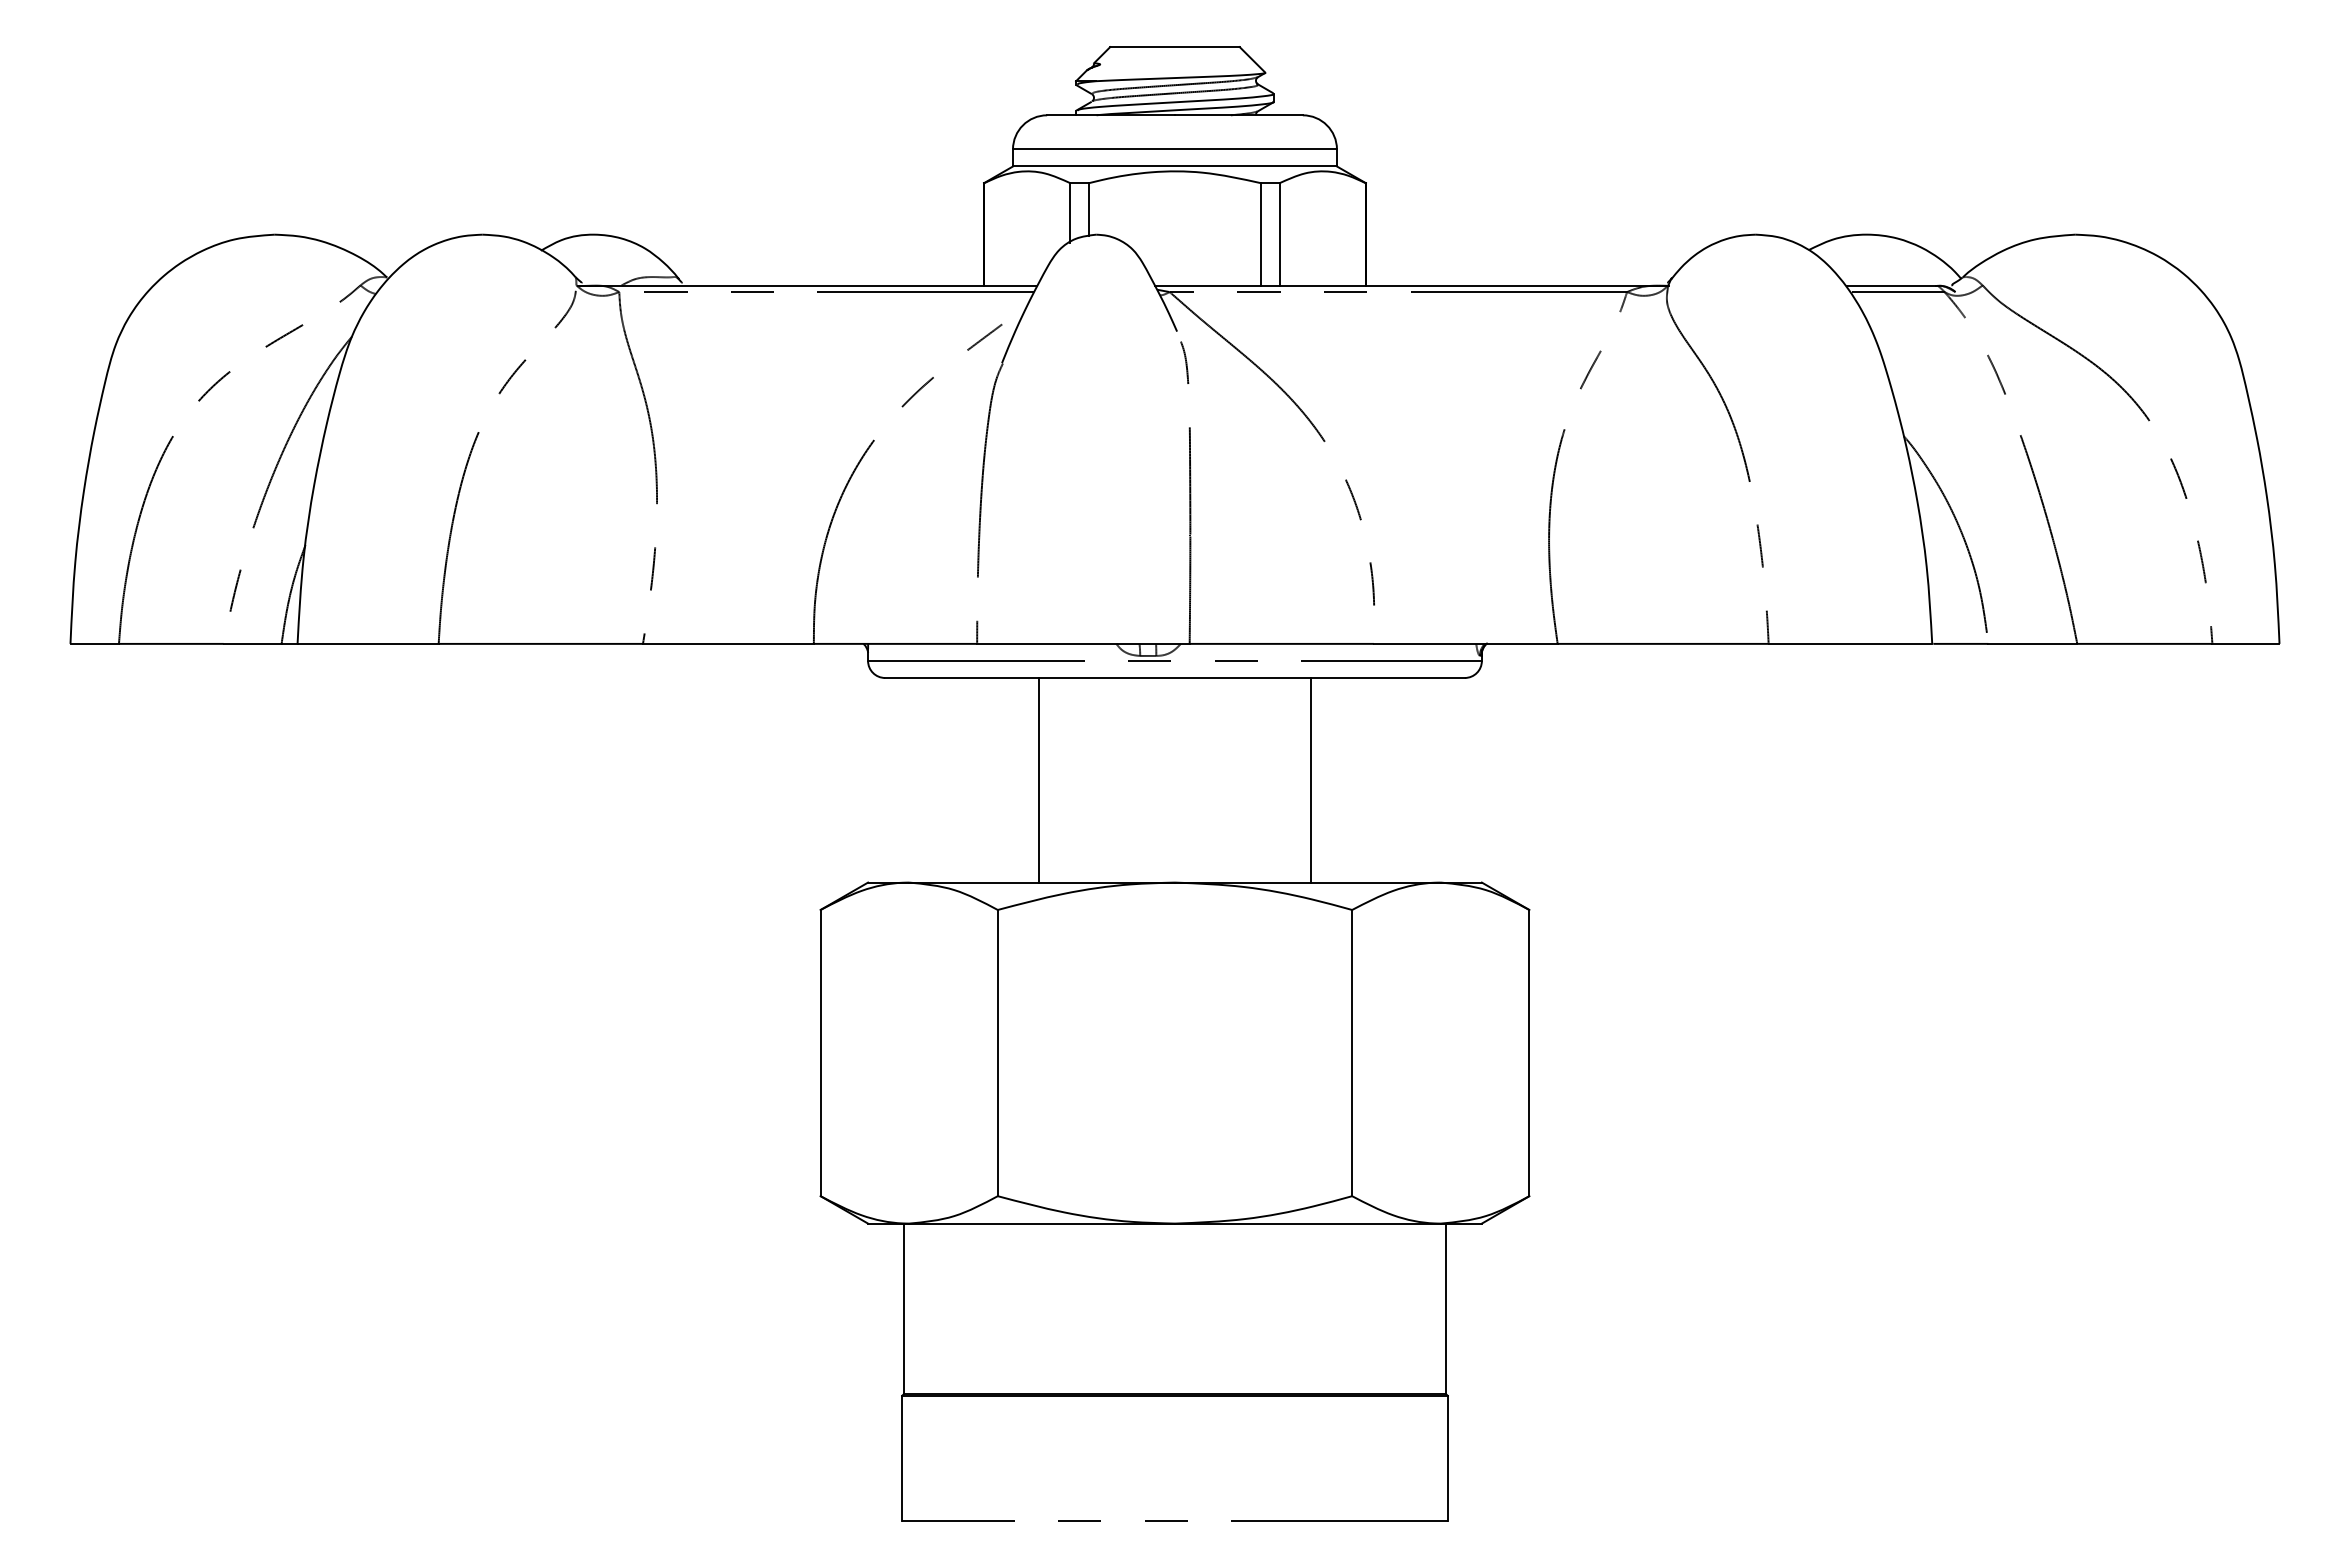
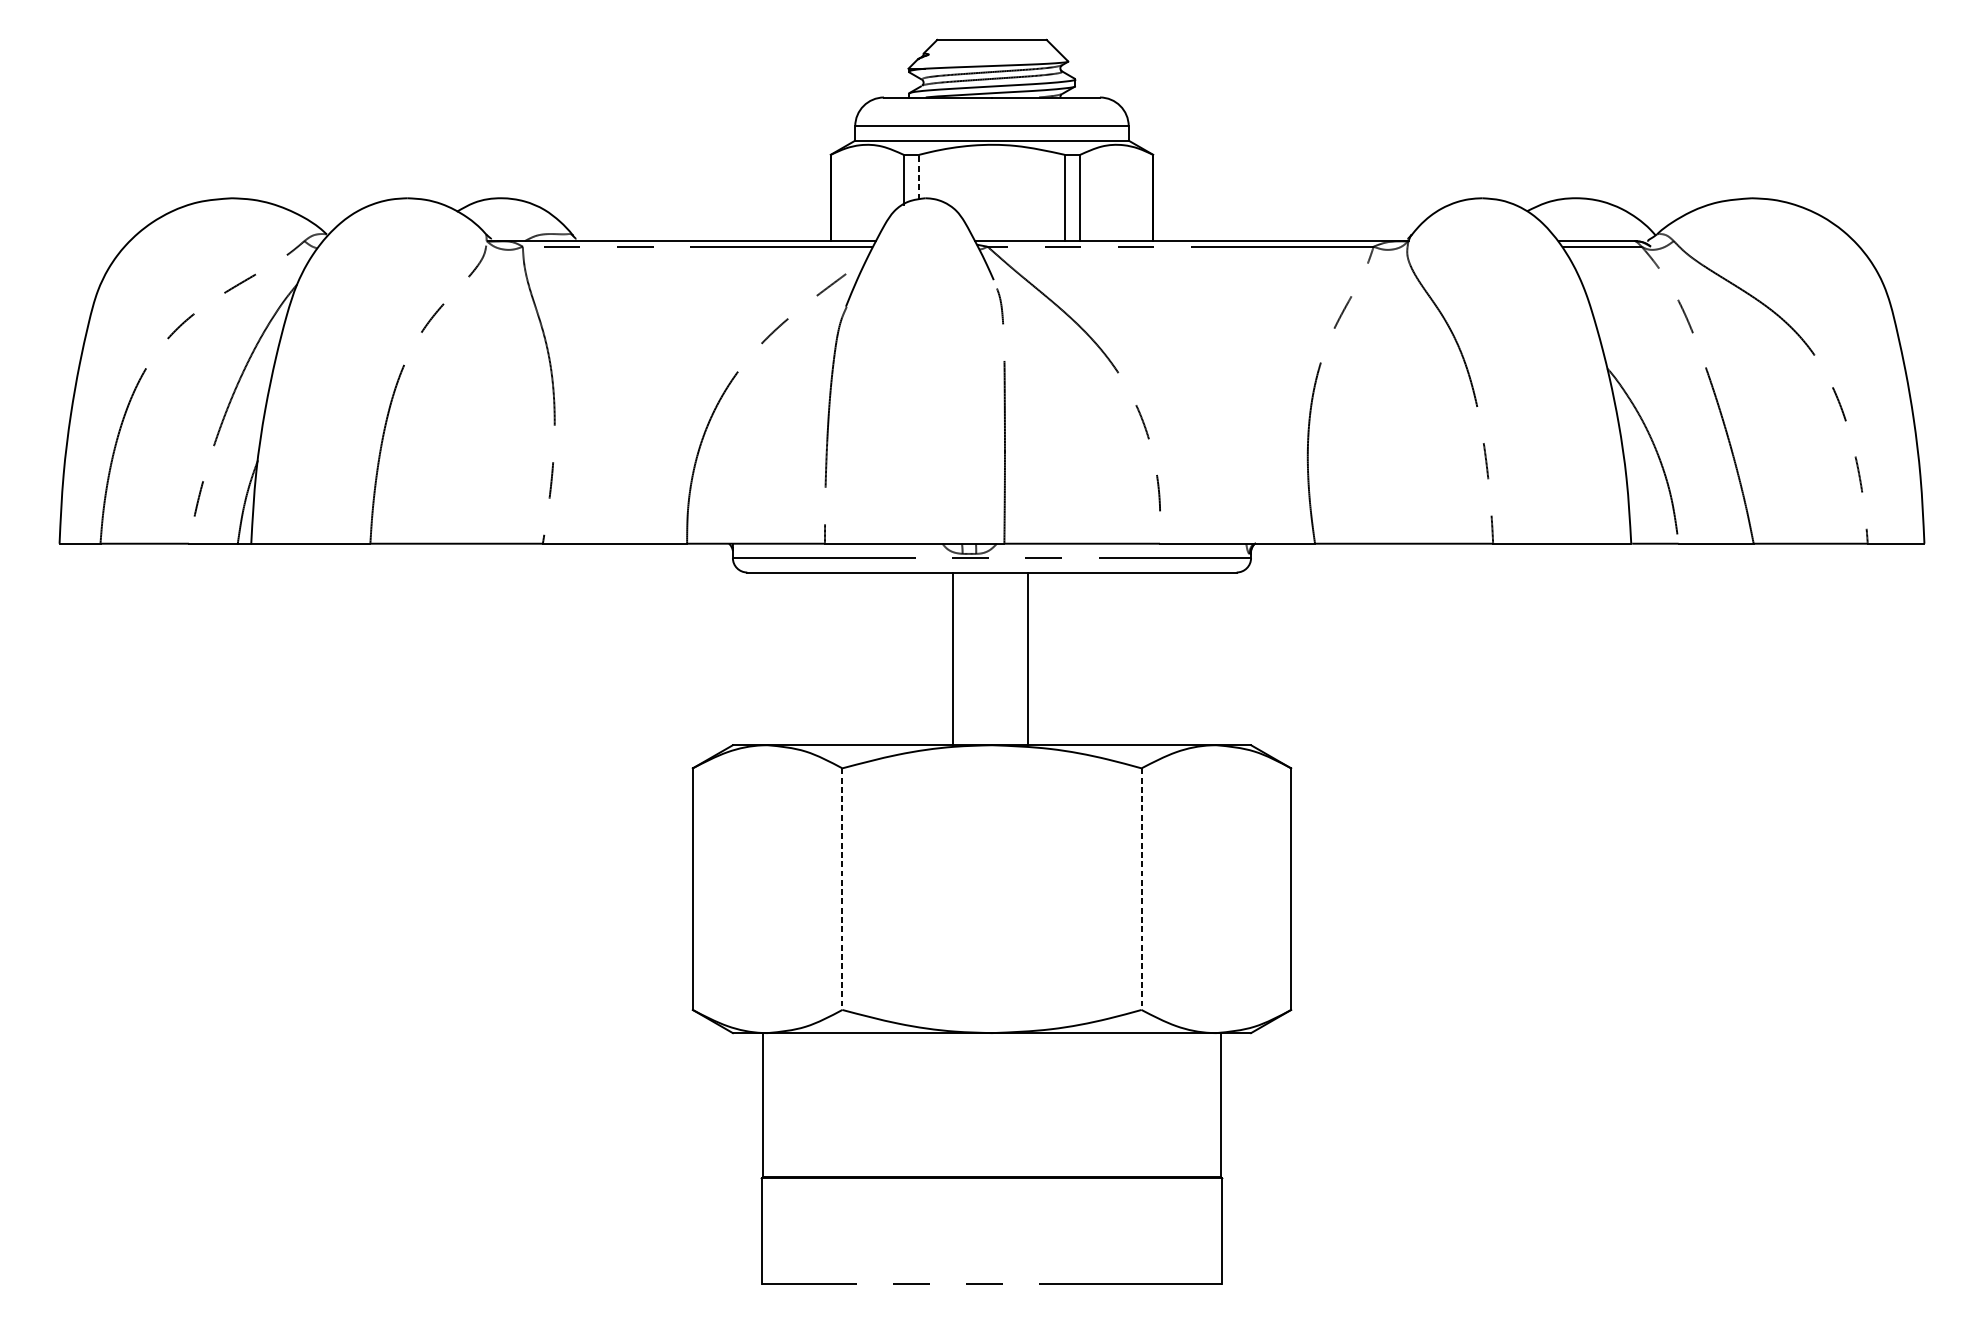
line: (1088, 209) -> (918, 177), solid -> dashed
line: (1038, 779) -> (952, 658), moved
line: (1311, 779) -> (1027, 658), moved
line: (997, 1053) -> (842, 889), solid -> dashed
line: (1352, 1053) -> (1141, 889), solid -> dashed

